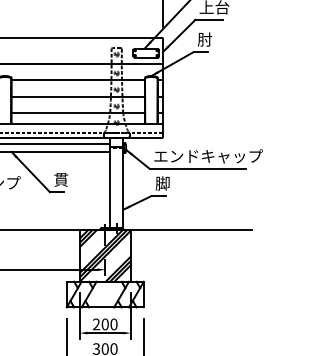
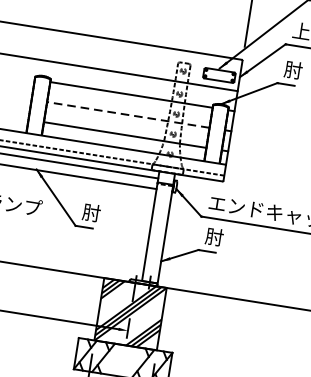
line: (78, 96) -> (128, 114), solid -> dashed
text: (61, 179) -> (92, 212), 貫 -> 肘
text: (163, 183) -> (215, 237), 脚 -> 肘

